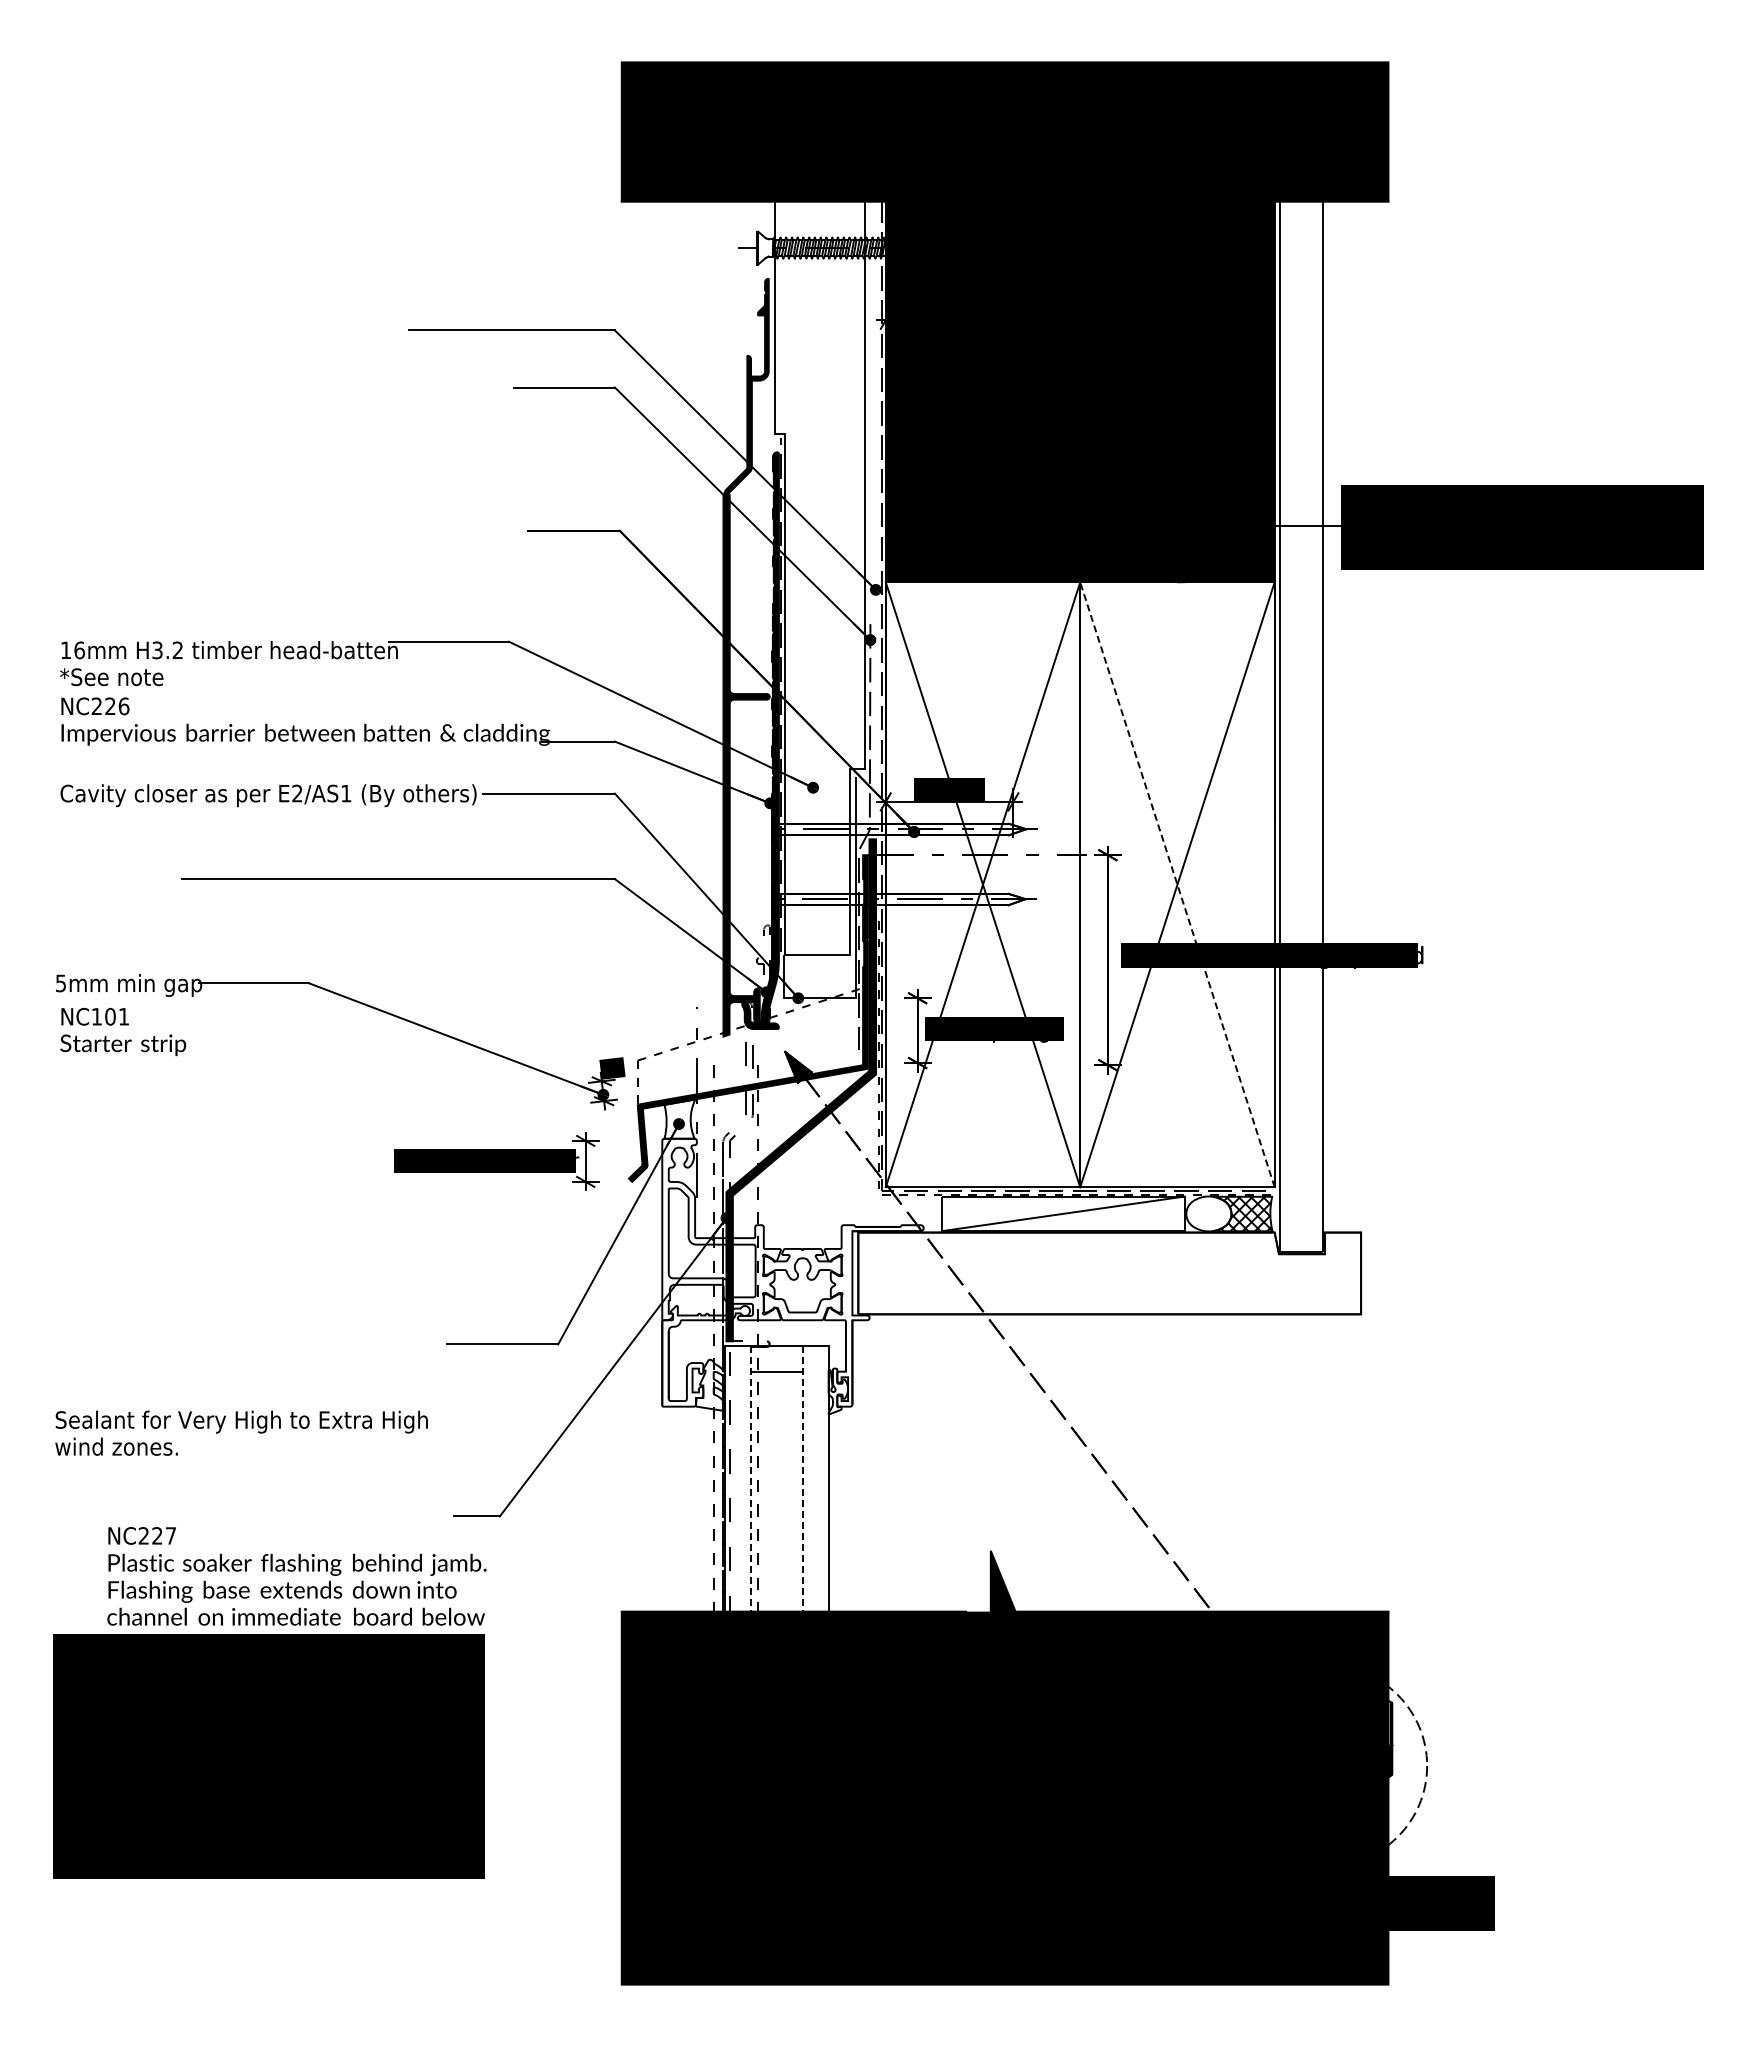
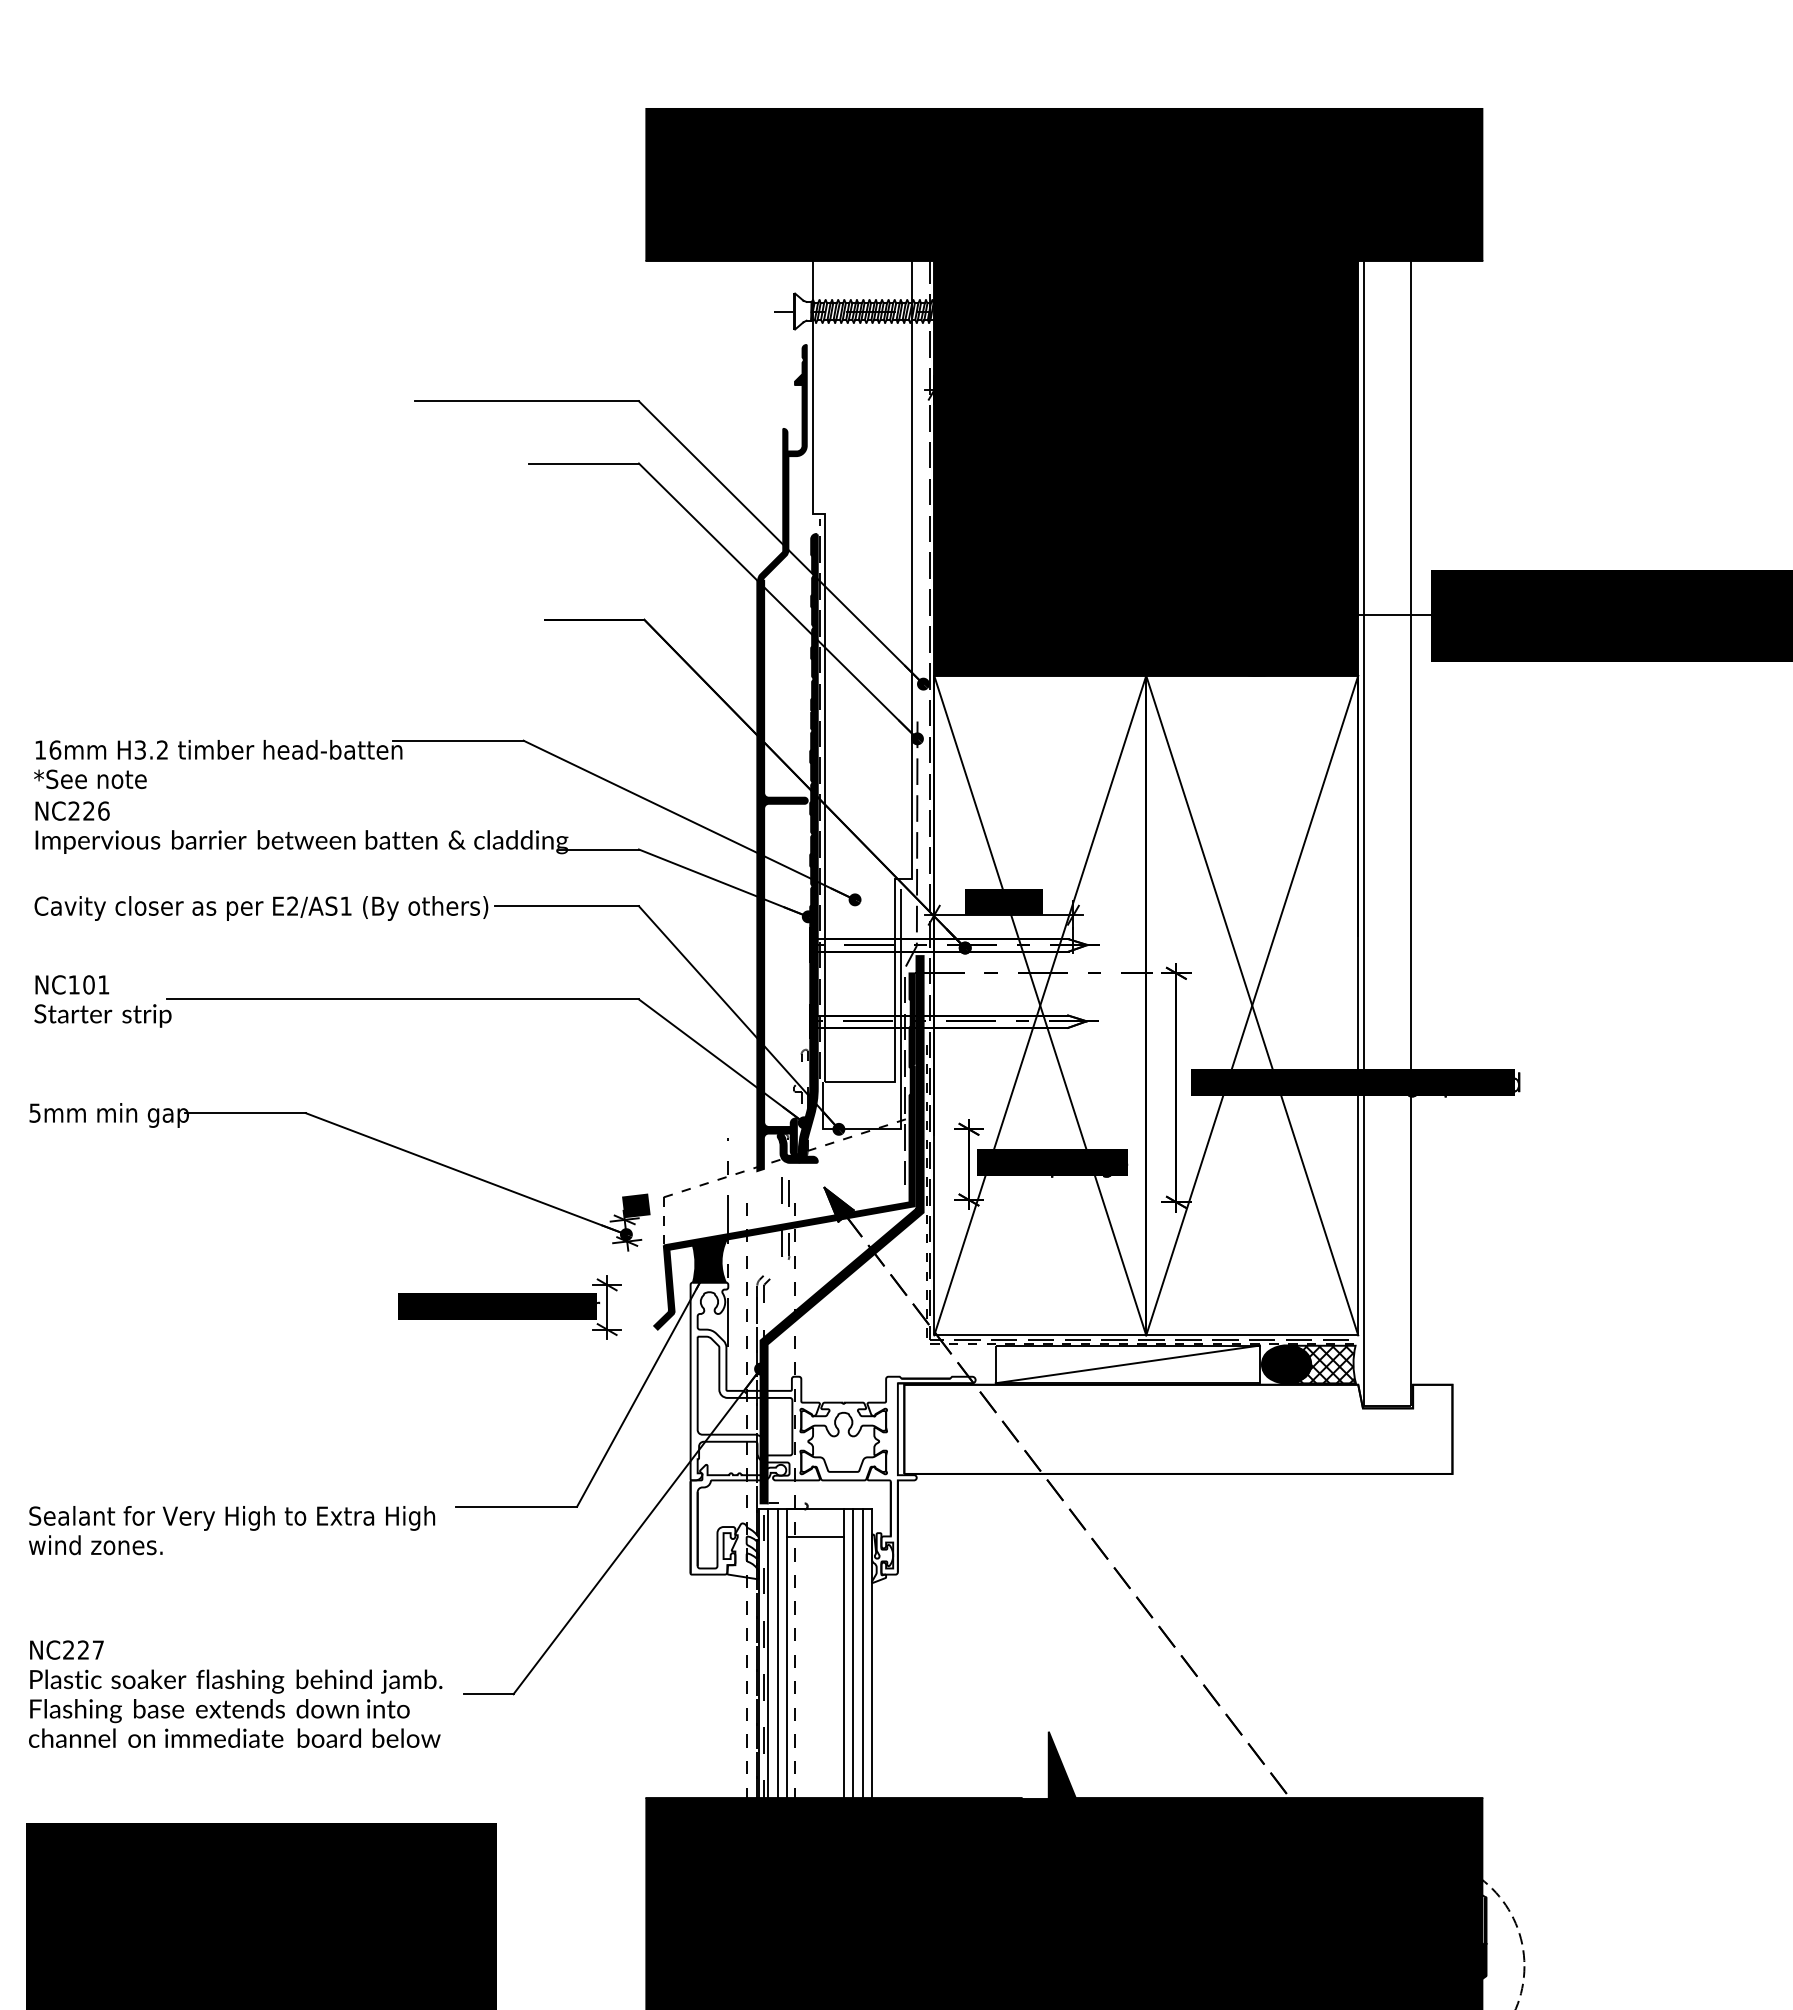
line: (1177, 884) -> (1252, 1005), dashed -> solid
text: (123, 1031) -> (103, 1000), moved
fill: (679, 1118) -> (709, 1260), added
fill: (1208, 1213) -> (1286, 1364), added
text: (241, 1432) -> (231, 1529), moved
line: (733, 1484) -> (768, 1659), added
line: (742, 1484) -> (778, 1659), added
line: (750, 1484) -> (786, 1659), dashed -> solid
line: (802, 1484) -> (843, 1659), dashed -> solid
line: (811, 1484) -> (853, 1659), added
line: (820, 1484) -> (863, 1659), added
text: (296, 1576) -> (235, 1694), moved

